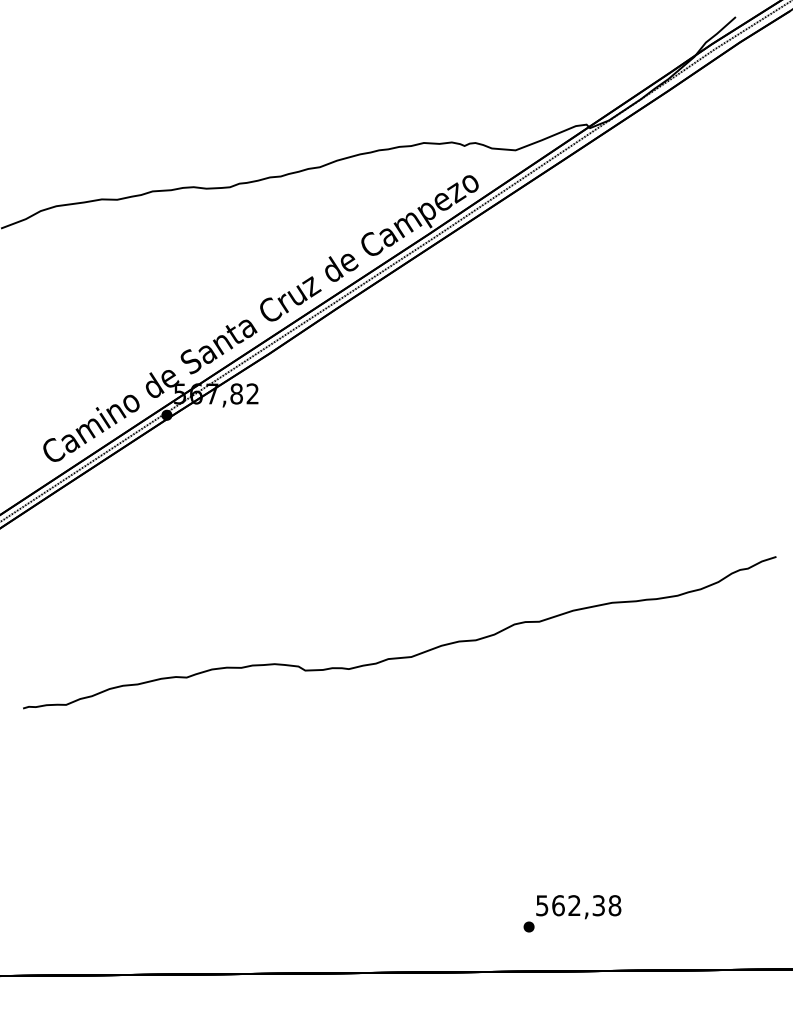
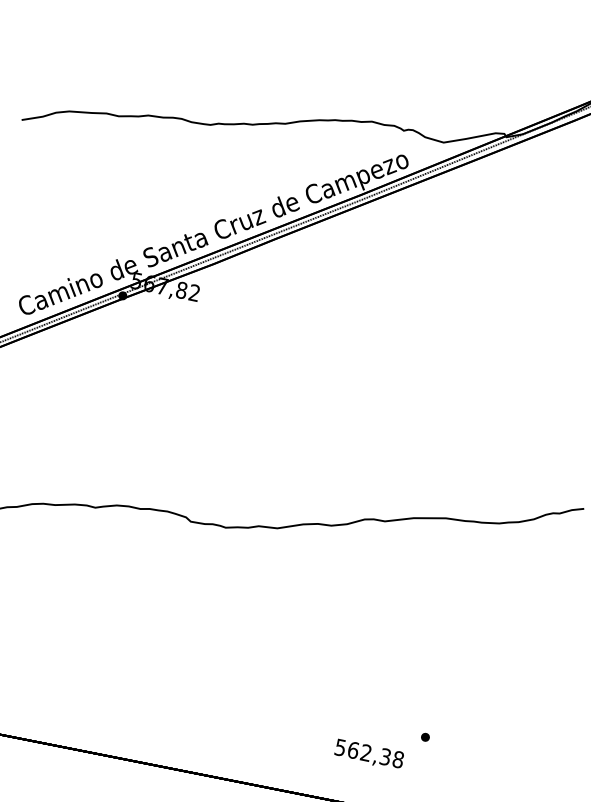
part: (528, 926) -> (425, 736), moved

